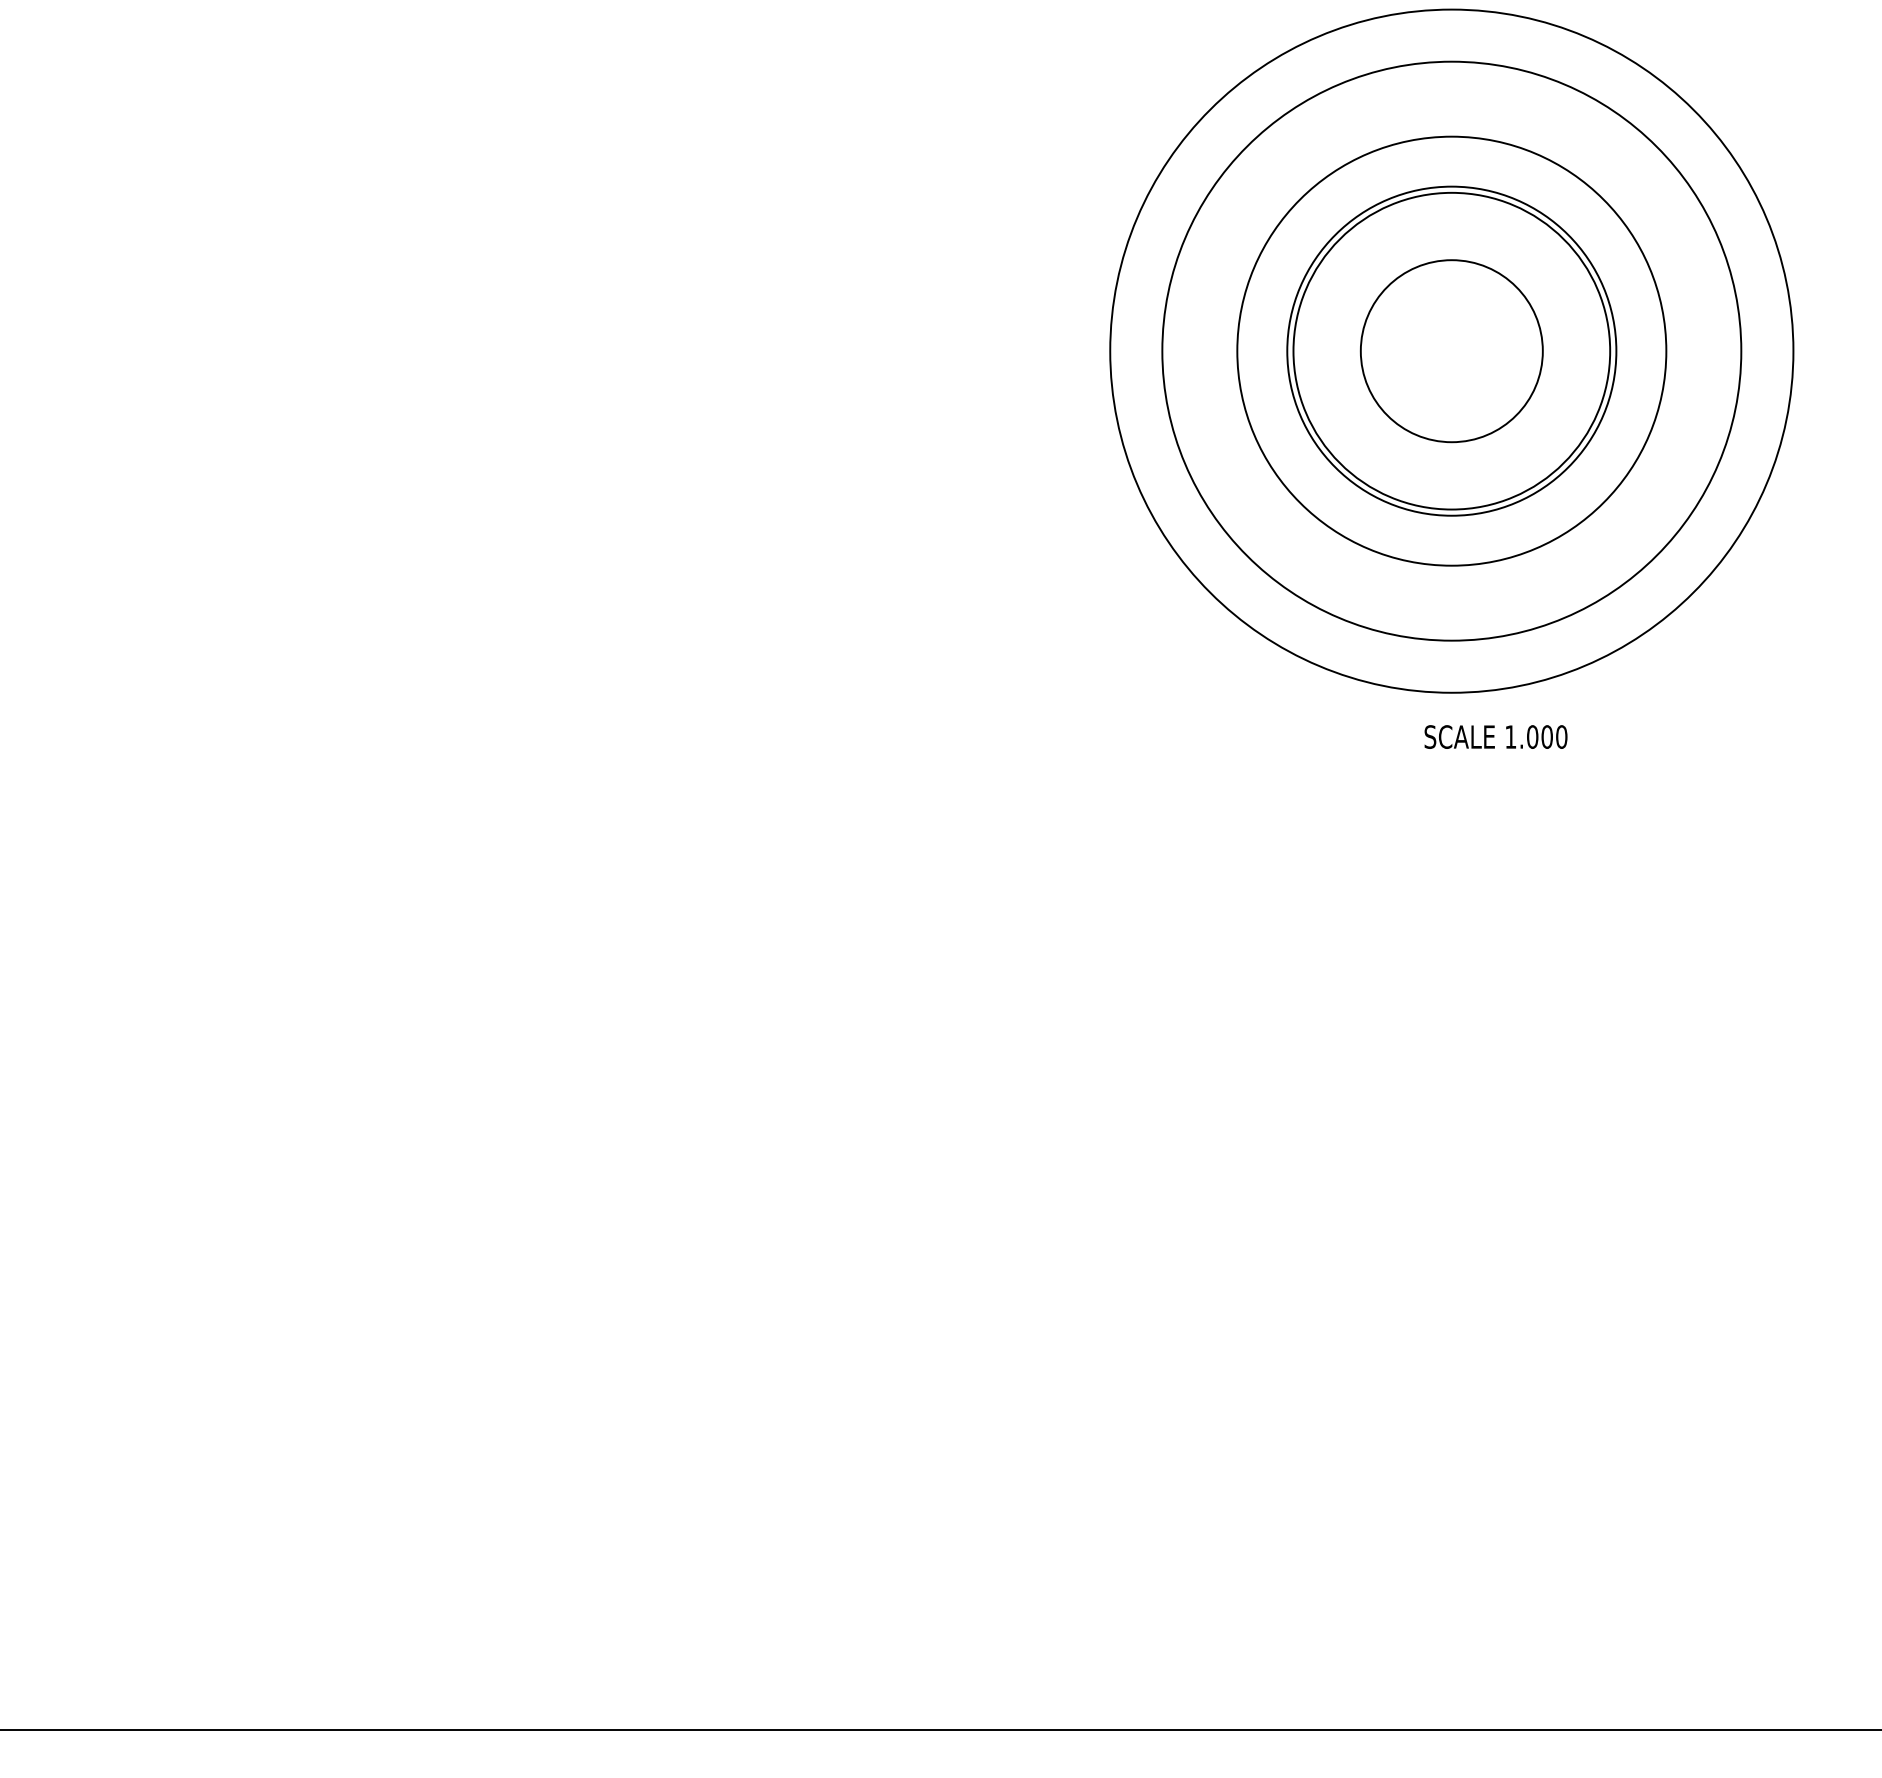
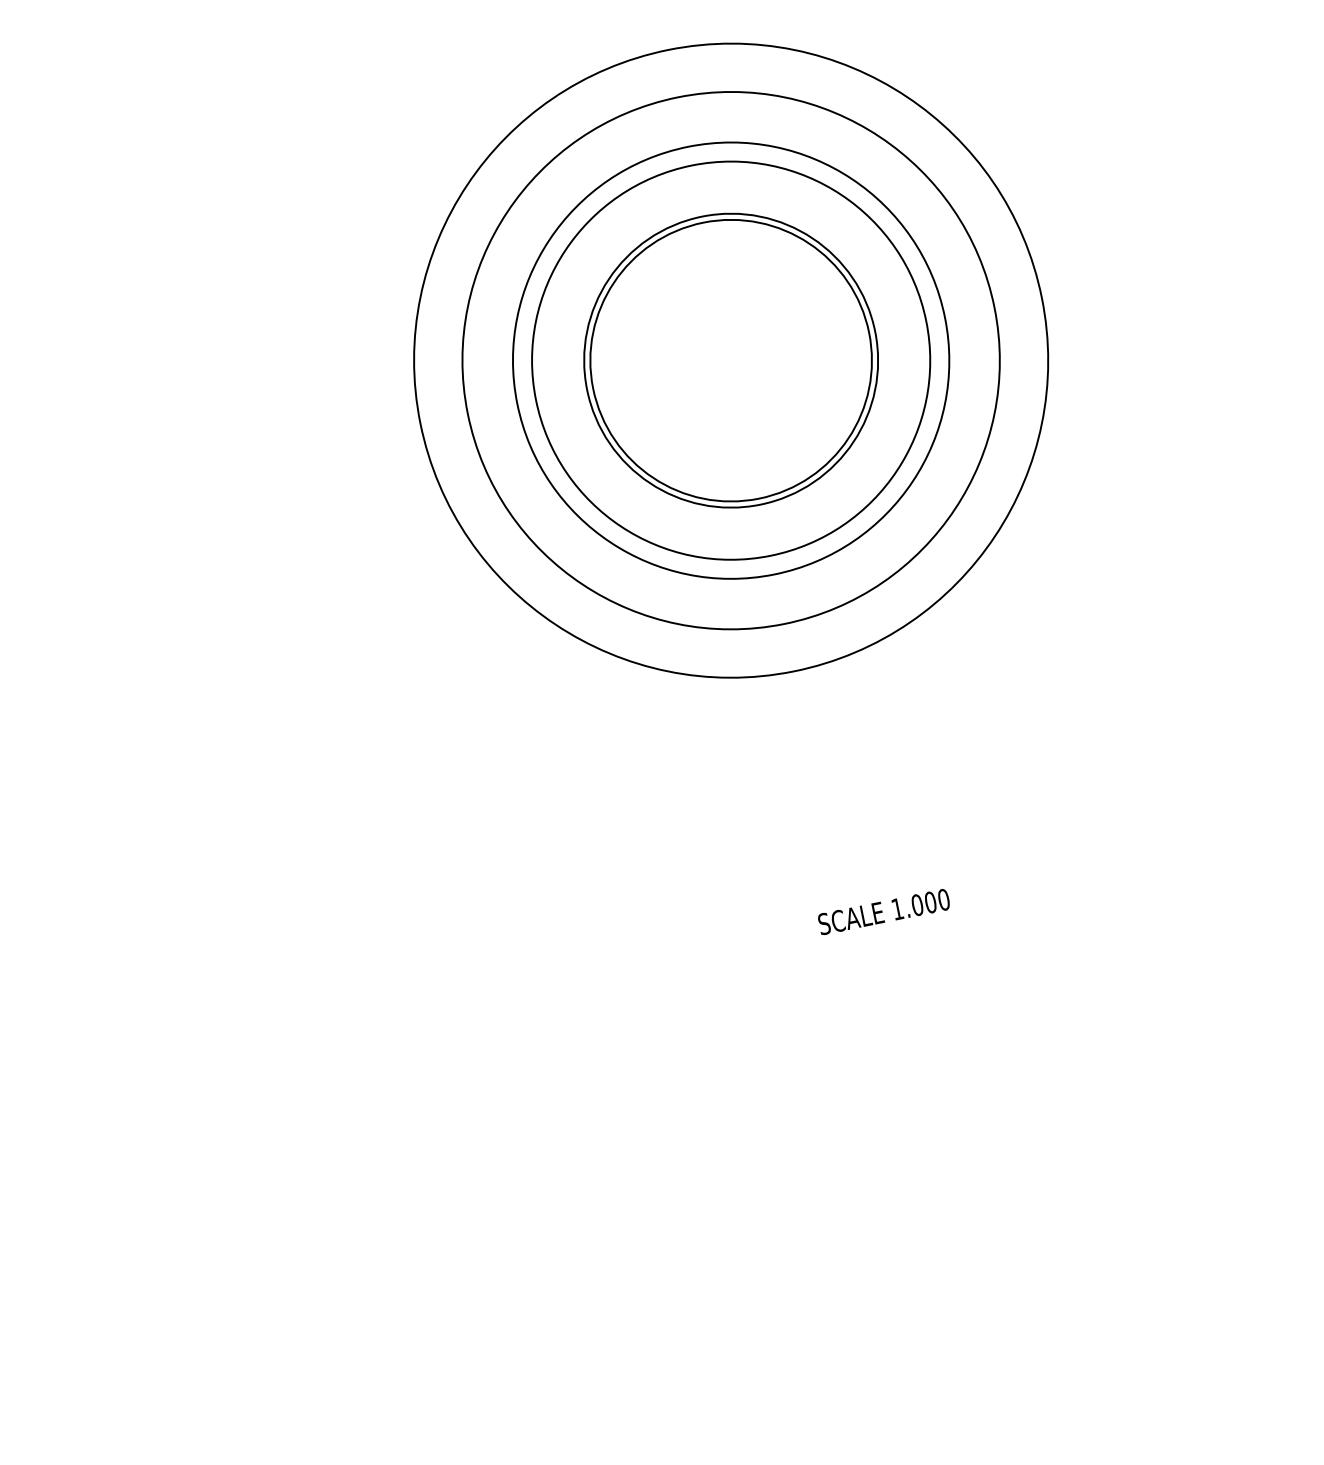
circle: (1451, 350) -> (730, 360), size x1.67
circle: (1451, 351) -> (730, 361), size x1.43
text: (1495, 736) -> (883, 911), moved

